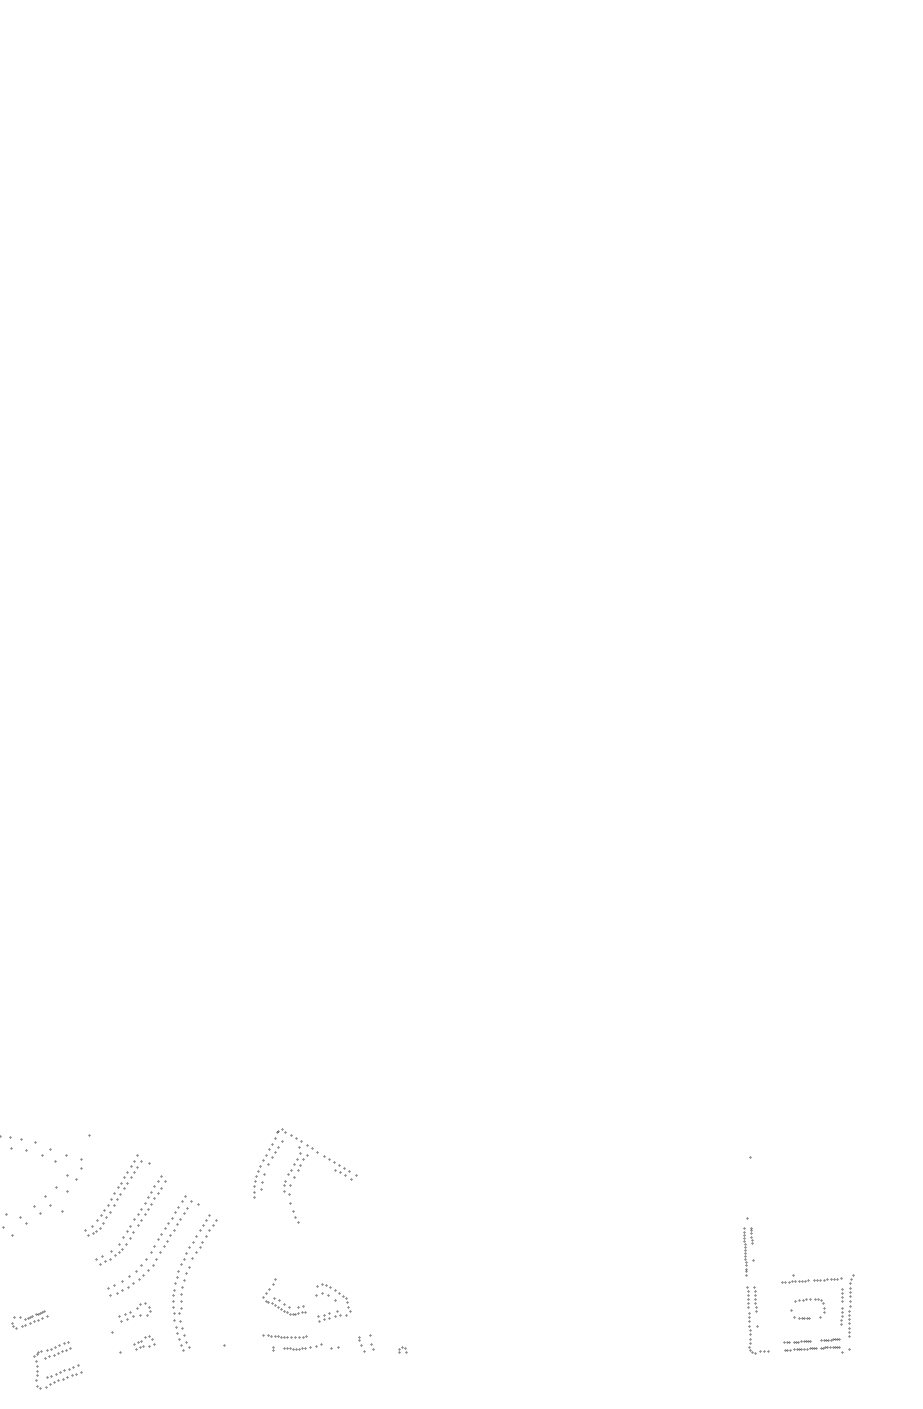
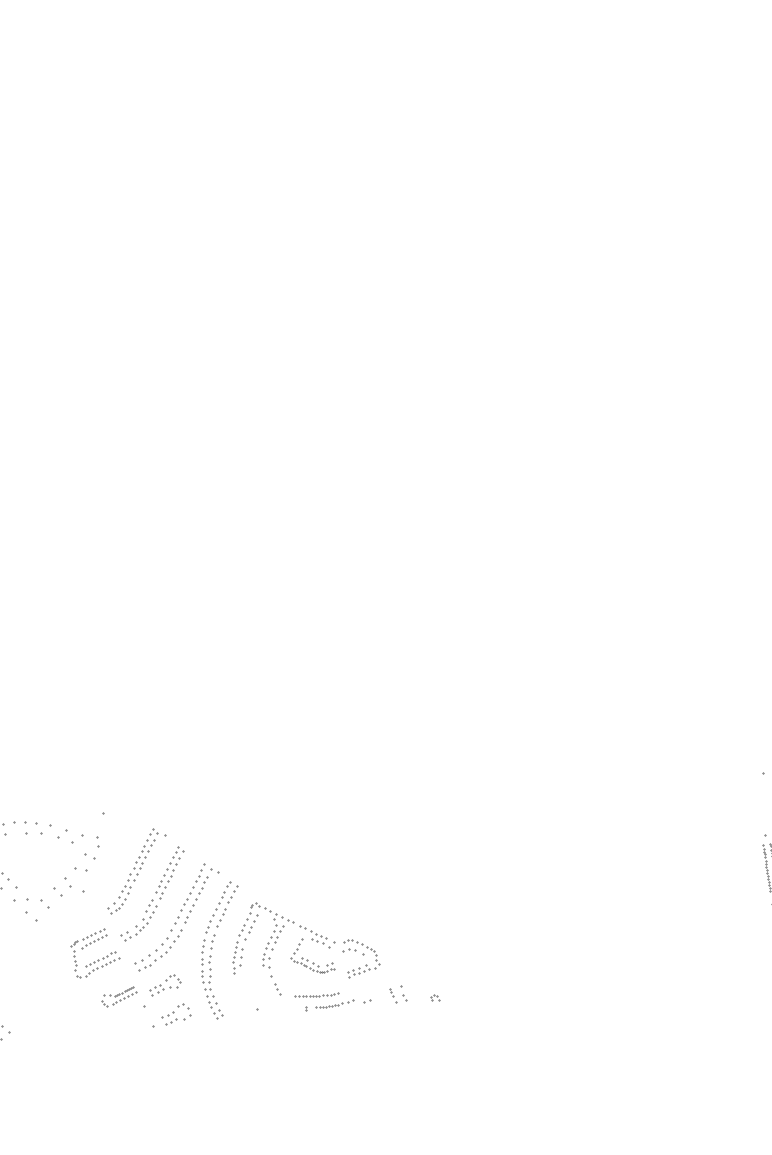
part: (299, 1170) -> (277, 942), moved
part: (29, 1319) -> (119, 996), moved
part: (143, 1342) -> (176, 1014), size x1.43
part: (60, 1371) -> (98, 959), moved

